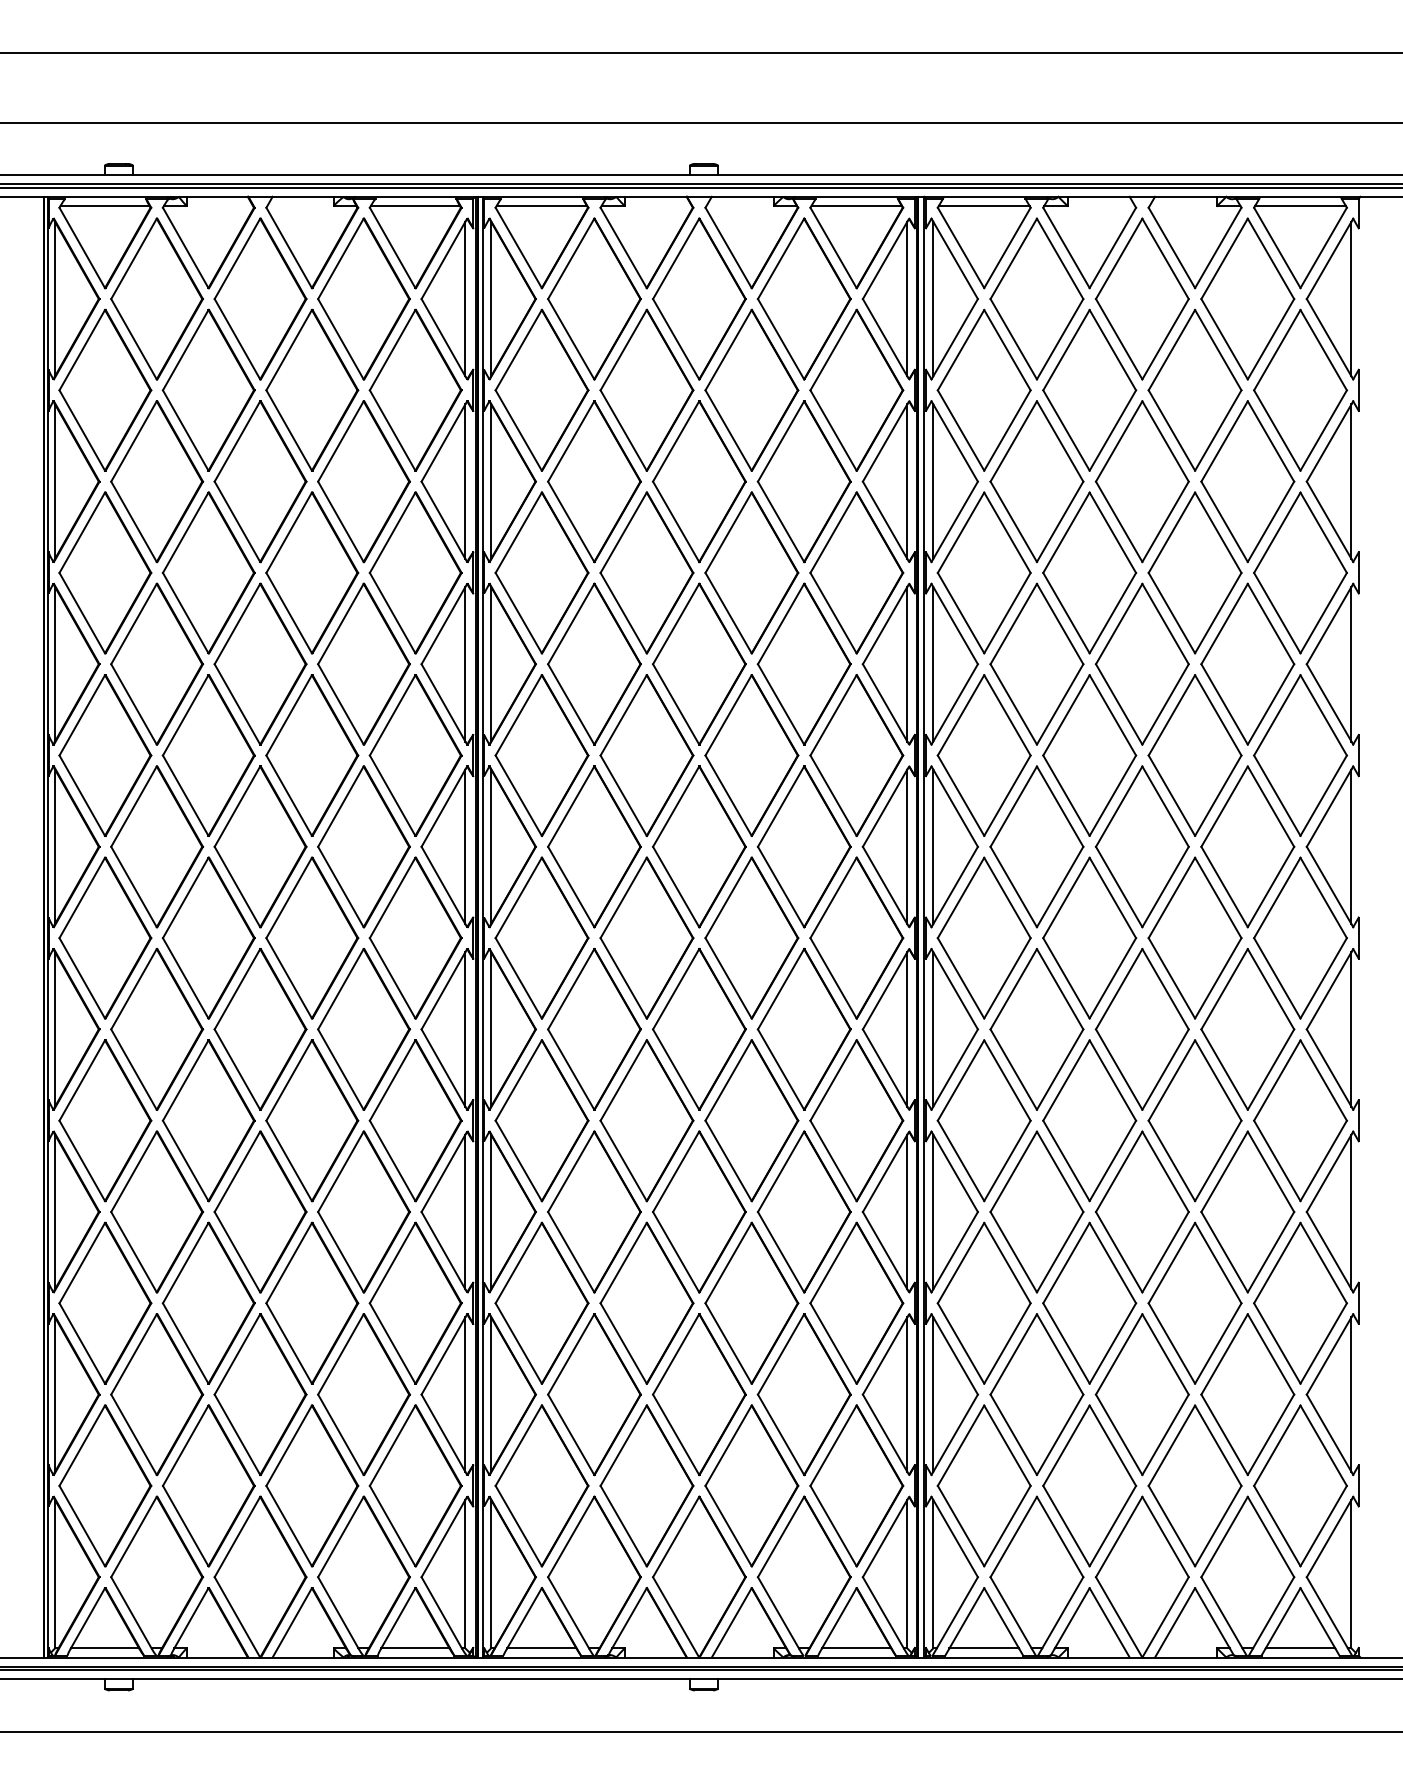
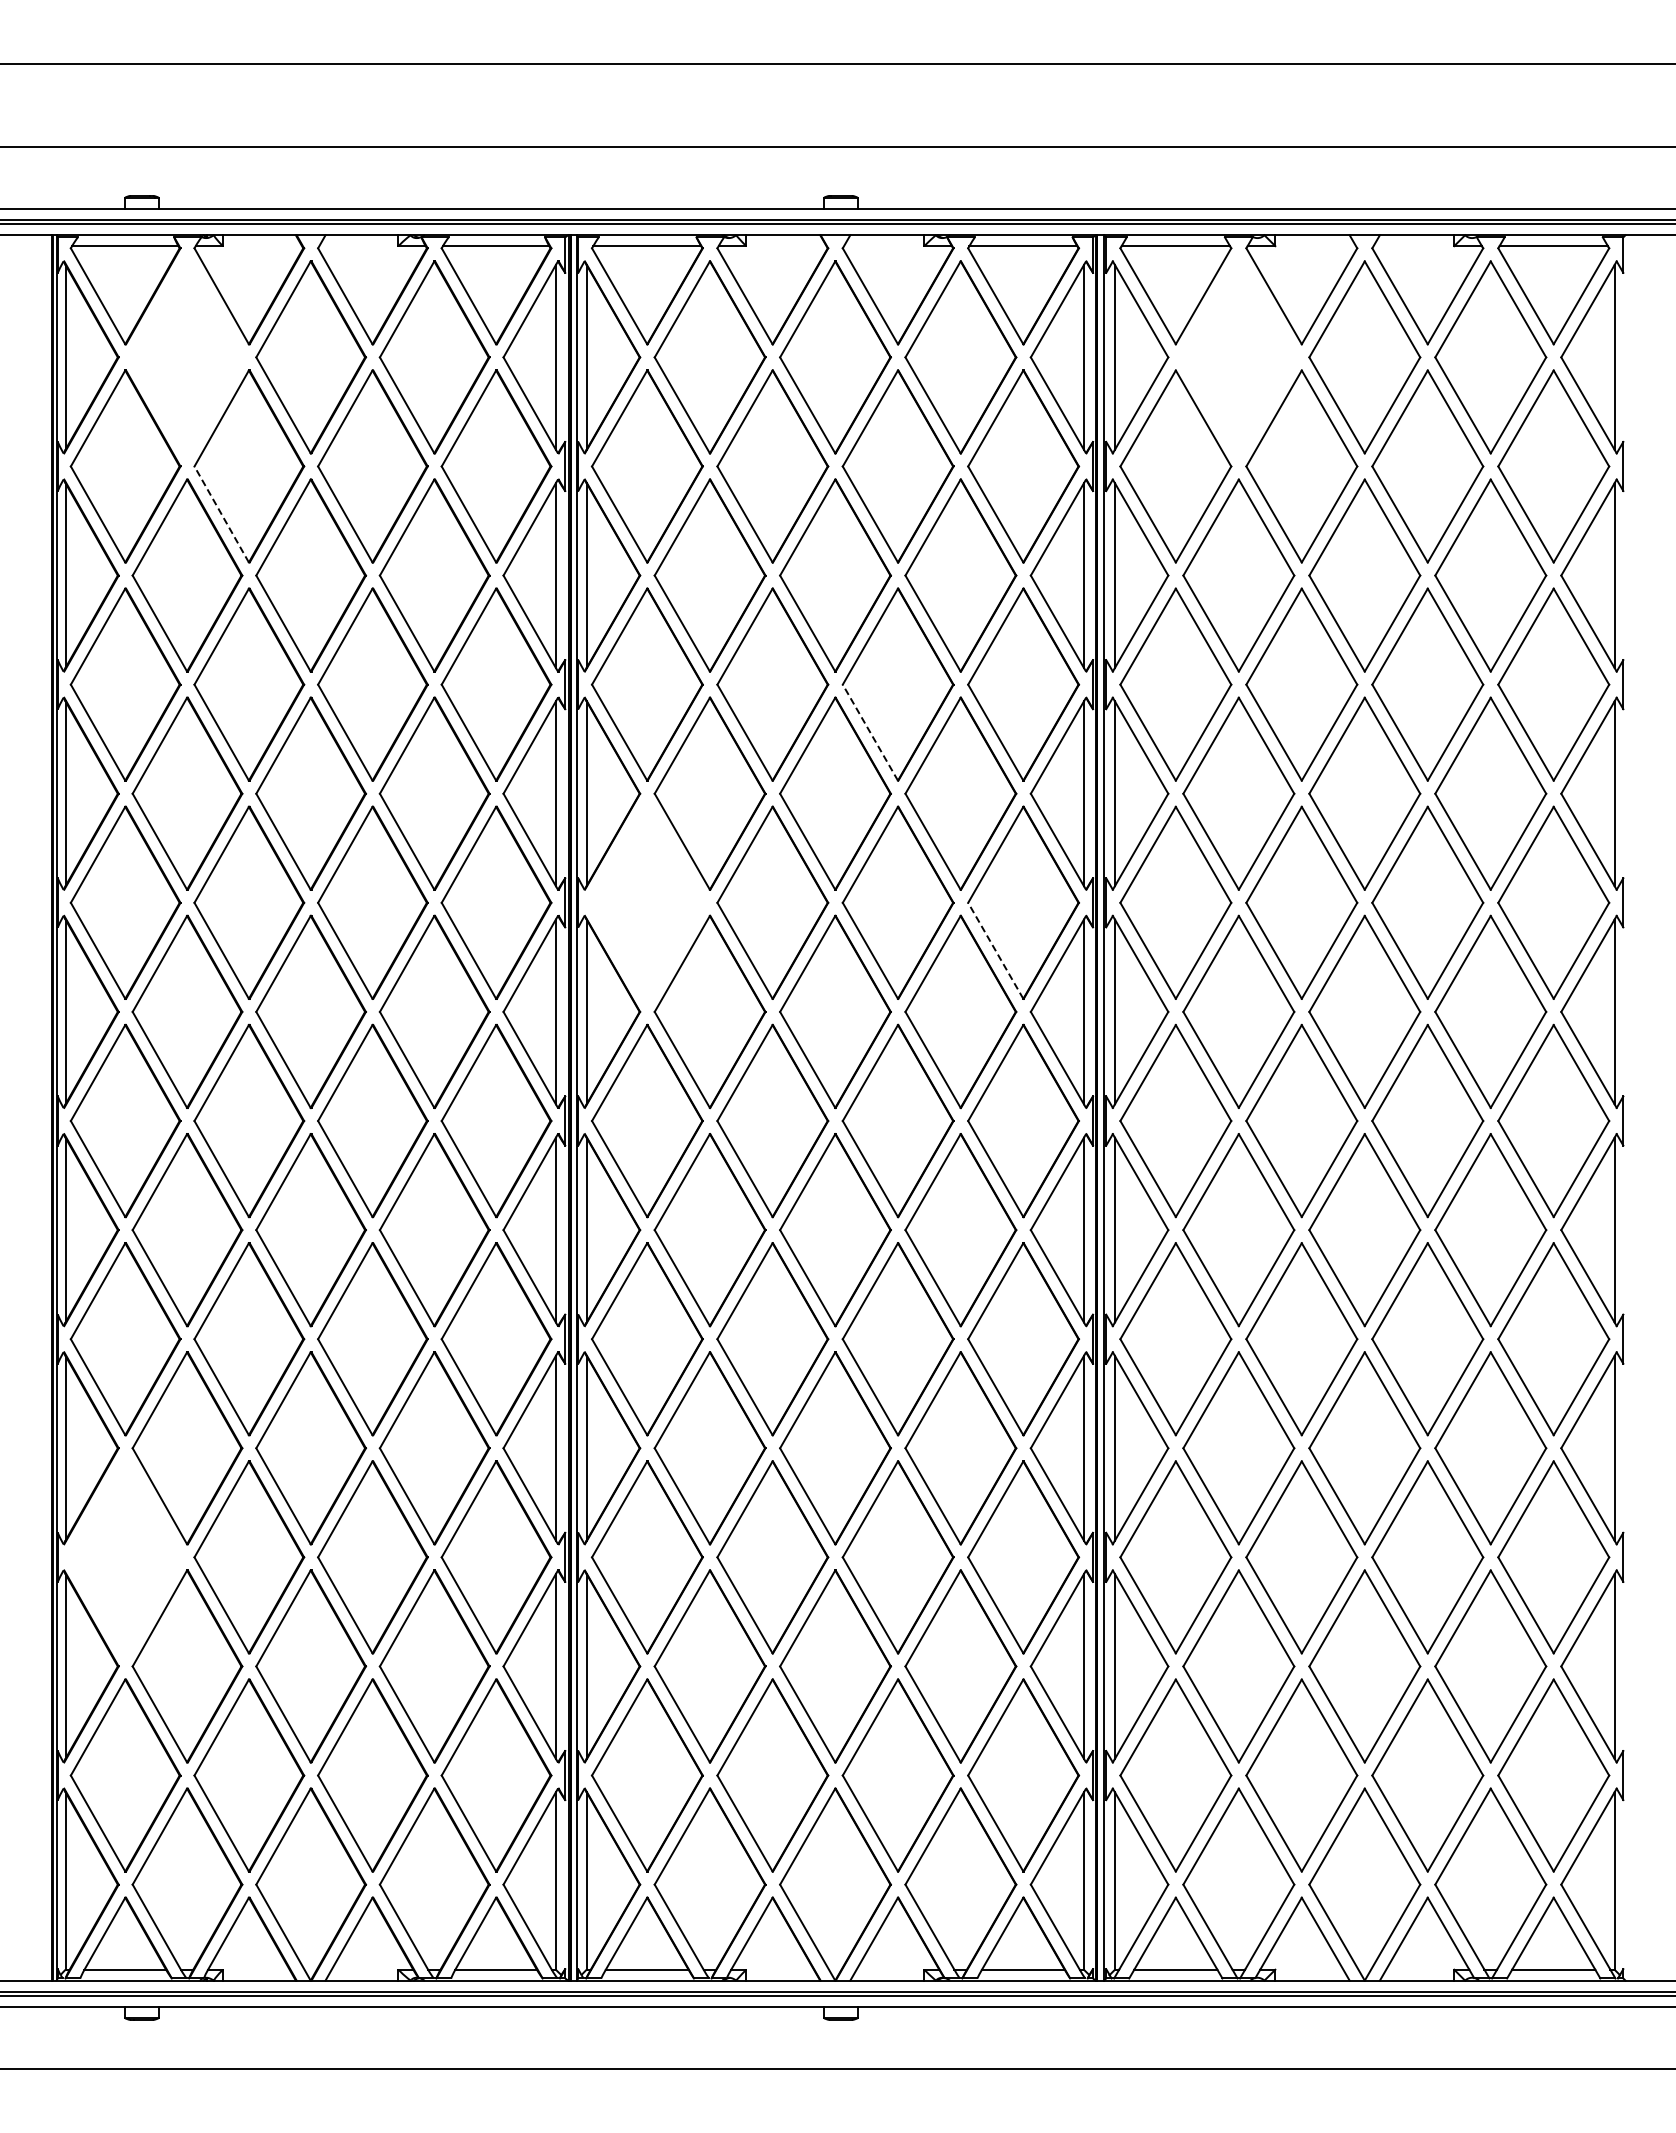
part: (157, 299) -> (187, 357), removed
part: (1036, 299) -> (1238, 357), removed
line: (185, 430) -> (221, 514), solid -> dashed
line: (728, 612) -> (870, 732), solid -> dashed
part: (542, 755) -> (647, 902), removed
line: (833, 795) -> (995, 950), solid -> dashed
part: (105, 1303) -> (125, 1557), removed

